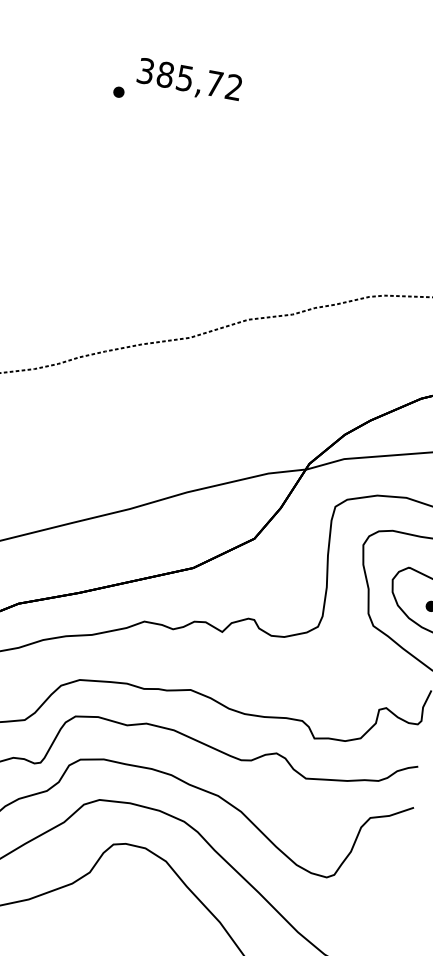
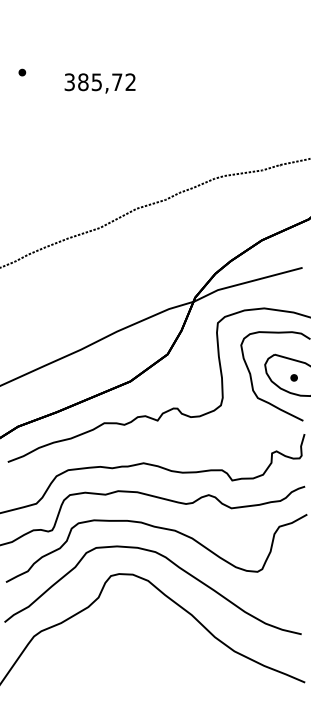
text: (188, 80) -> (99, 83), moved

